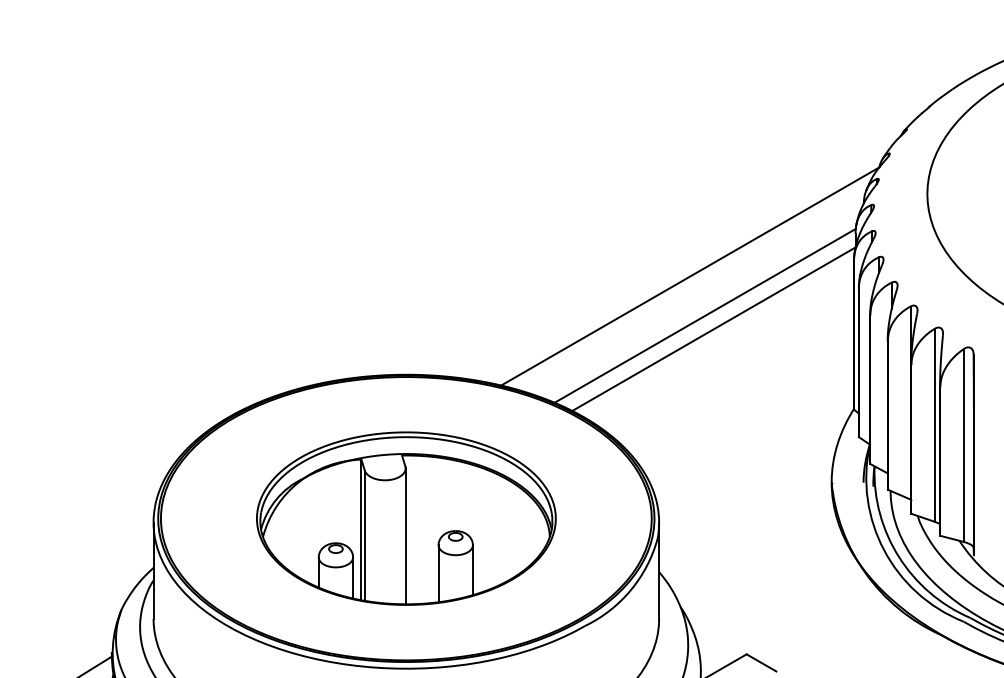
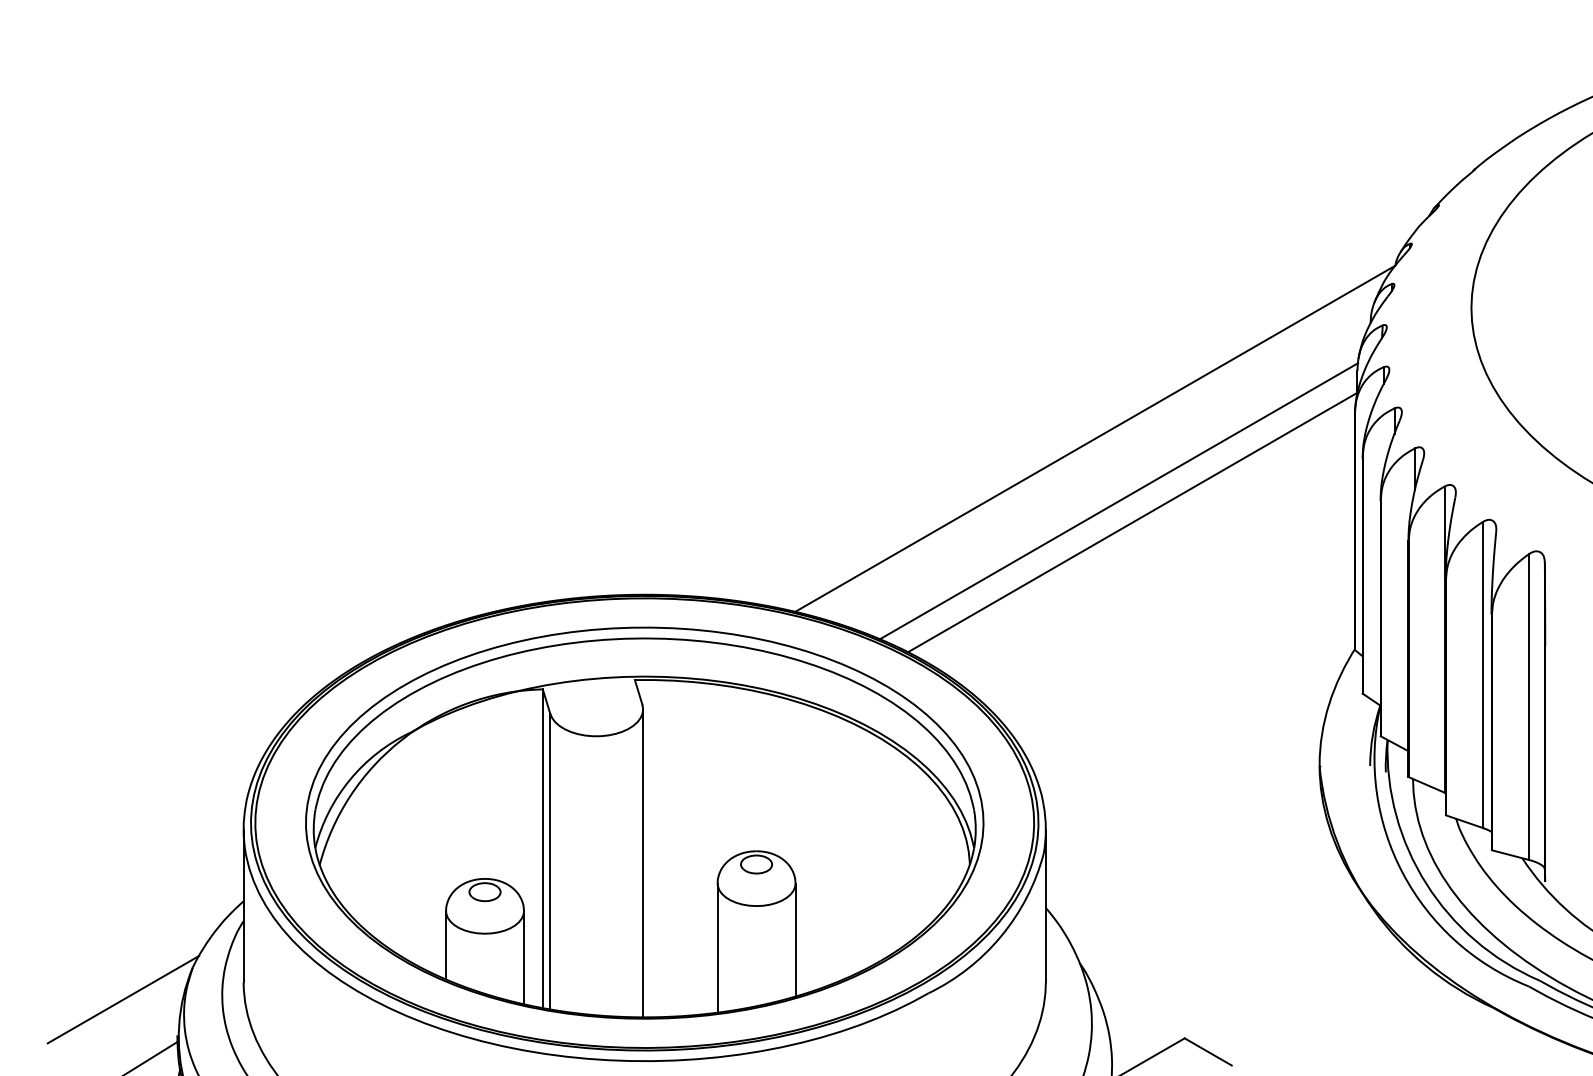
part: (406, 518) -> (644, 822), size x1.43
line: (77, 629) -> (122, 998), added

